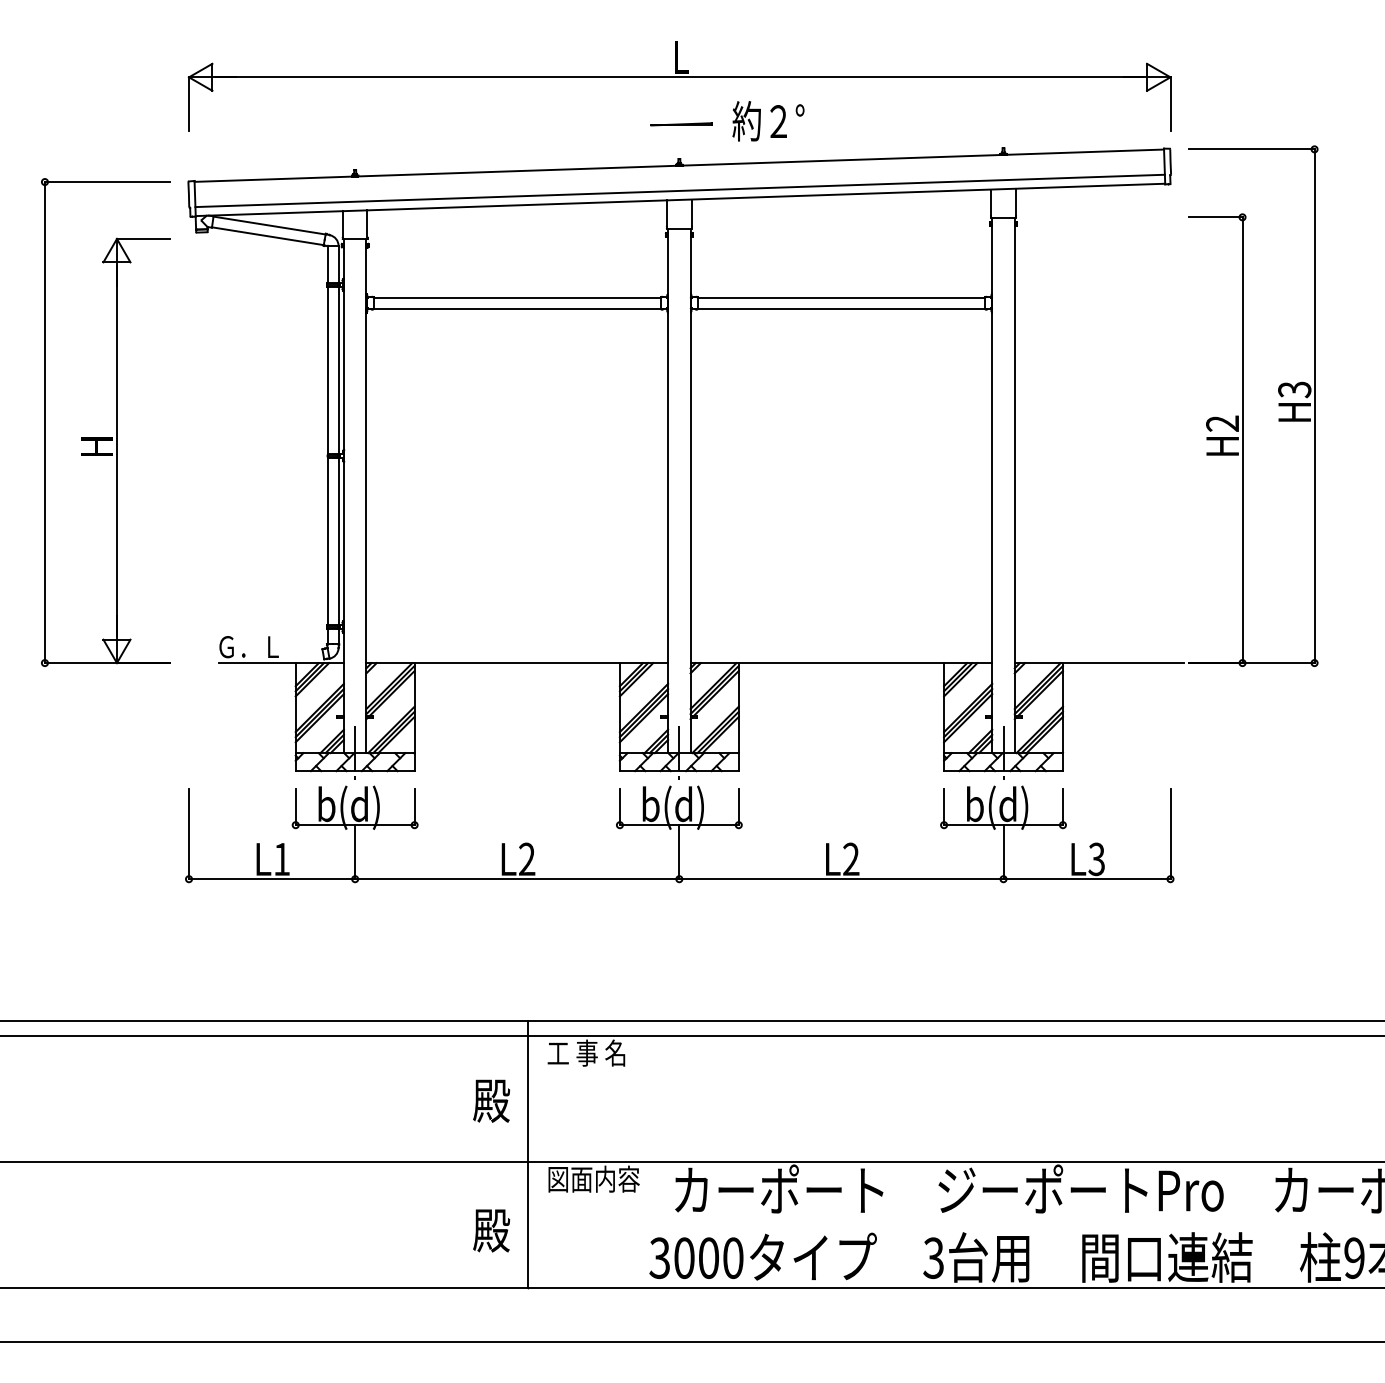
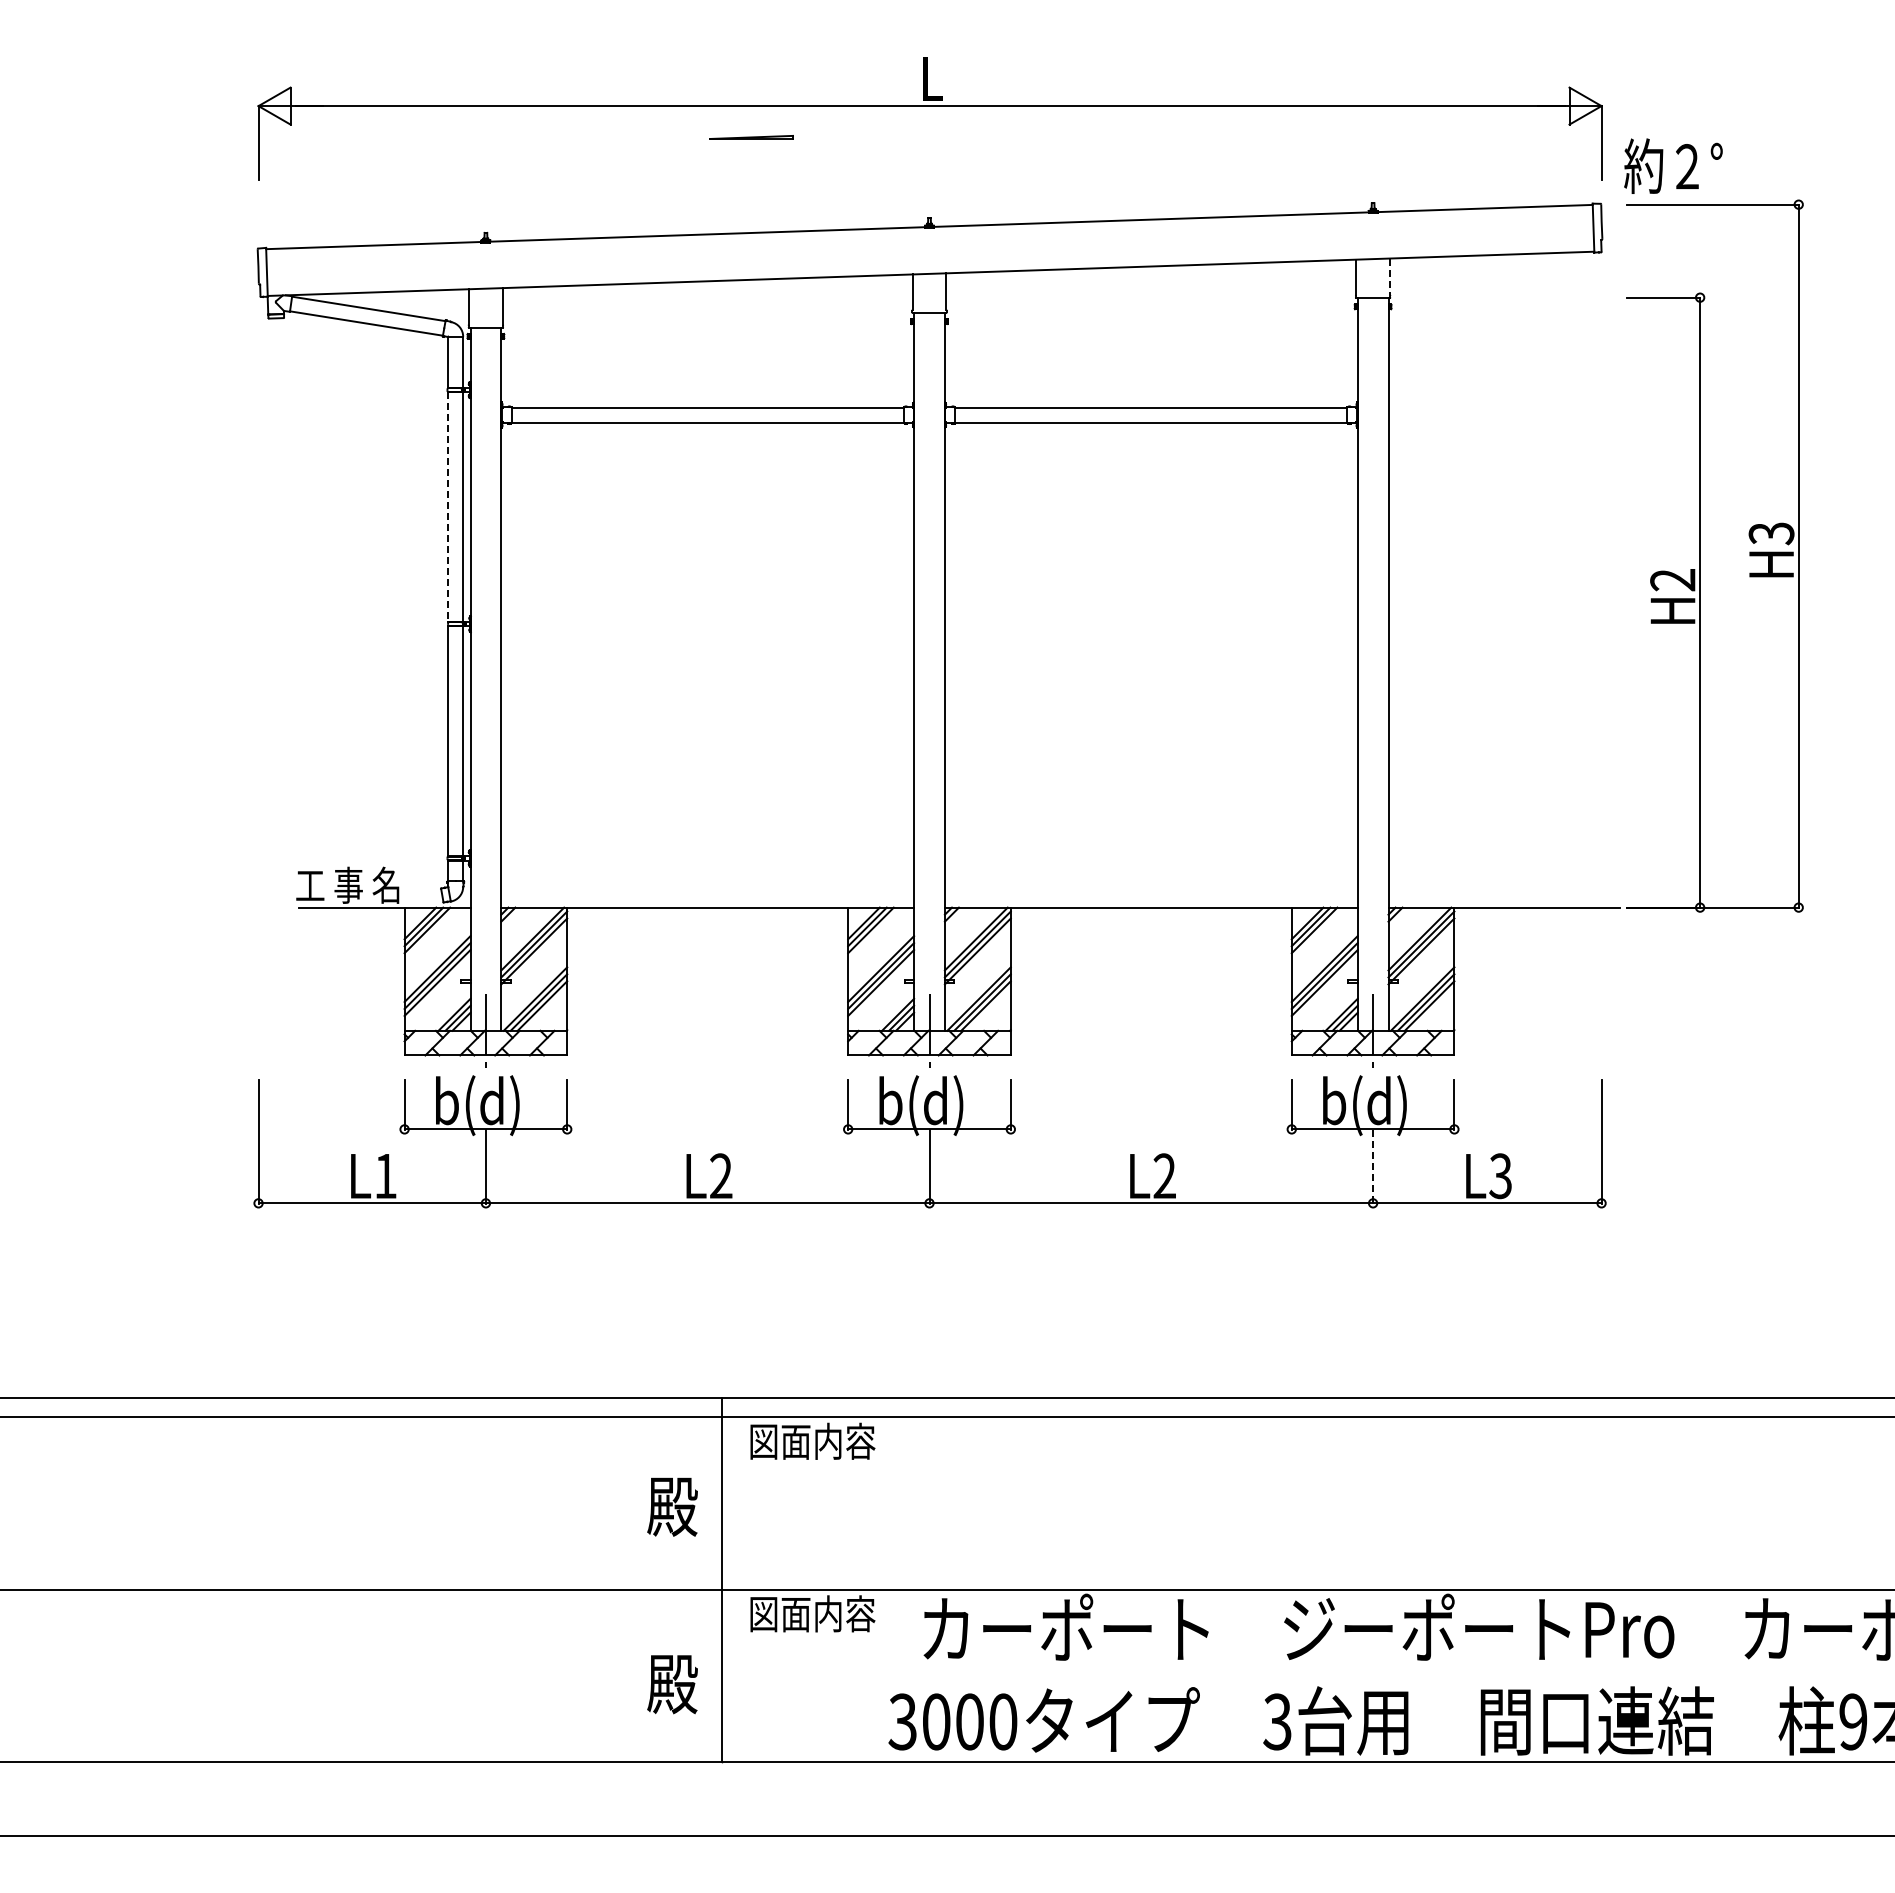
text: (768, 120) -> (1673, 165), moved
line: (681, 124) -> (751, 137), moved
line: (680, 190) -> (930, 261), removed
line: (1015, 202) -> (1389, 277), solid -> dashed
line: (327, 370) -> (448, 507), solid -> dashed
part: (116, 422) -> (159, 578), removed
text: (254, 646) -> (347, 884), Ｇ．Ｌ -> 工 事 名
line: (1003, 852) -> (1373, 1166), solid -> dashed
text: (593, 1052) -> (812, 1440), 工 事 名 -> 図面内容

